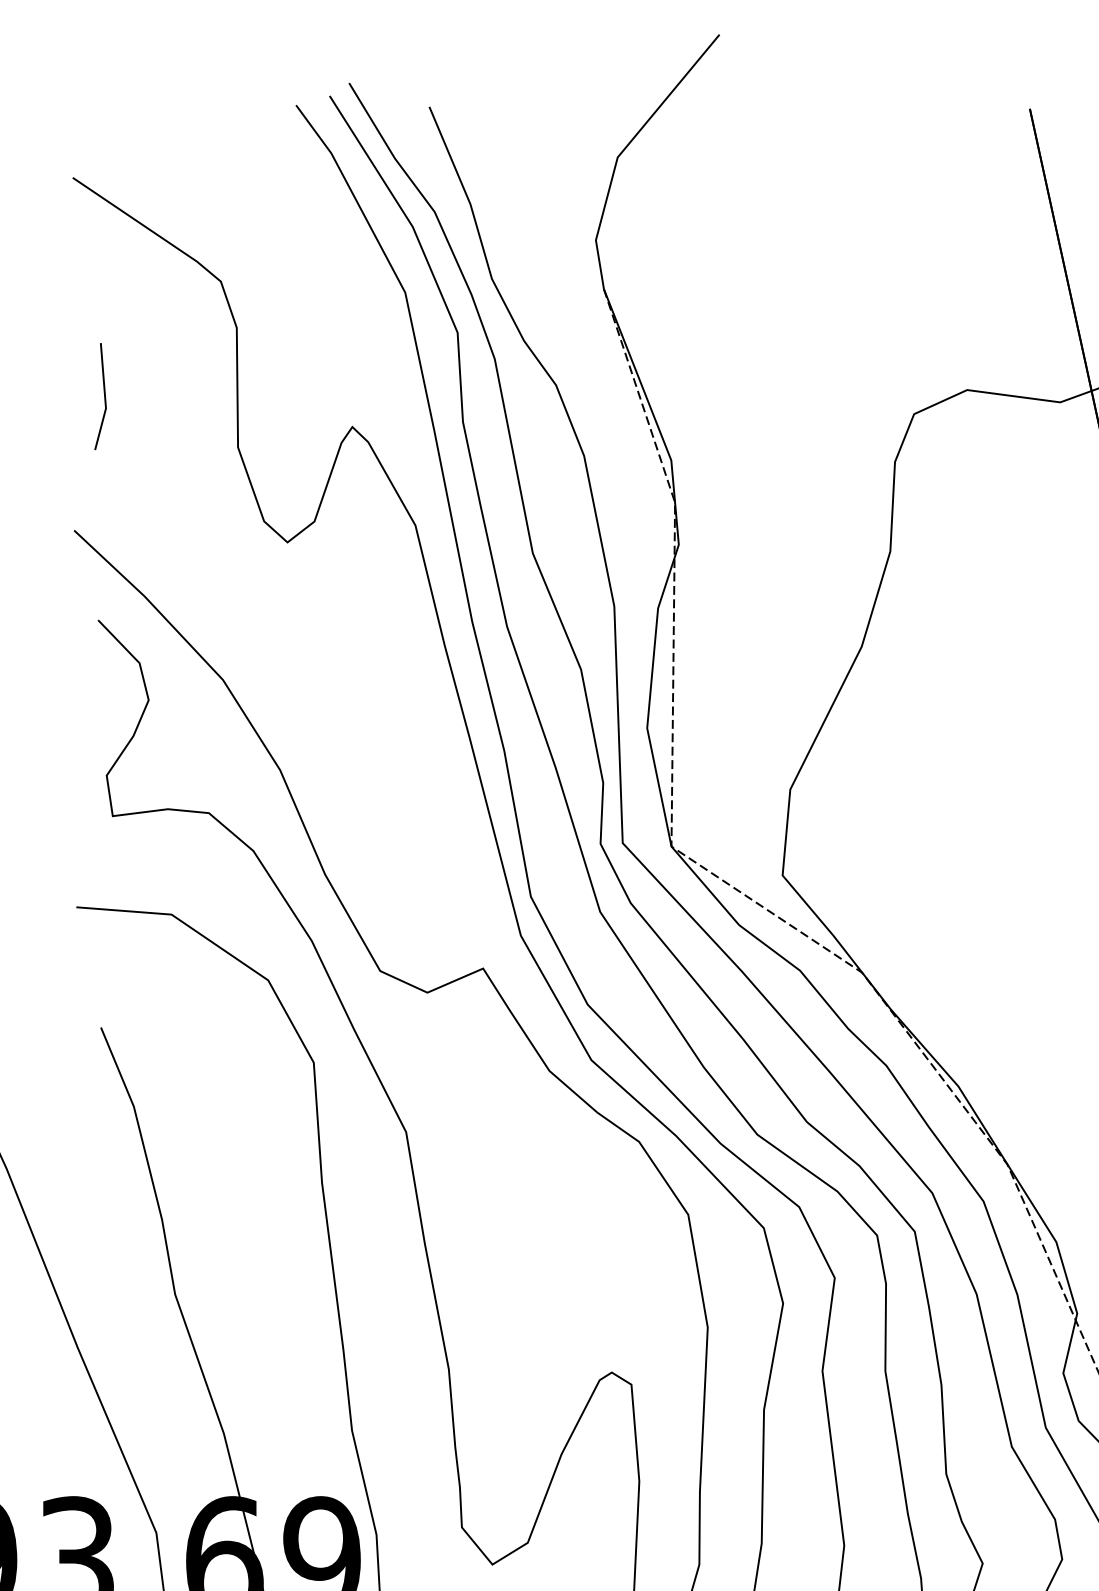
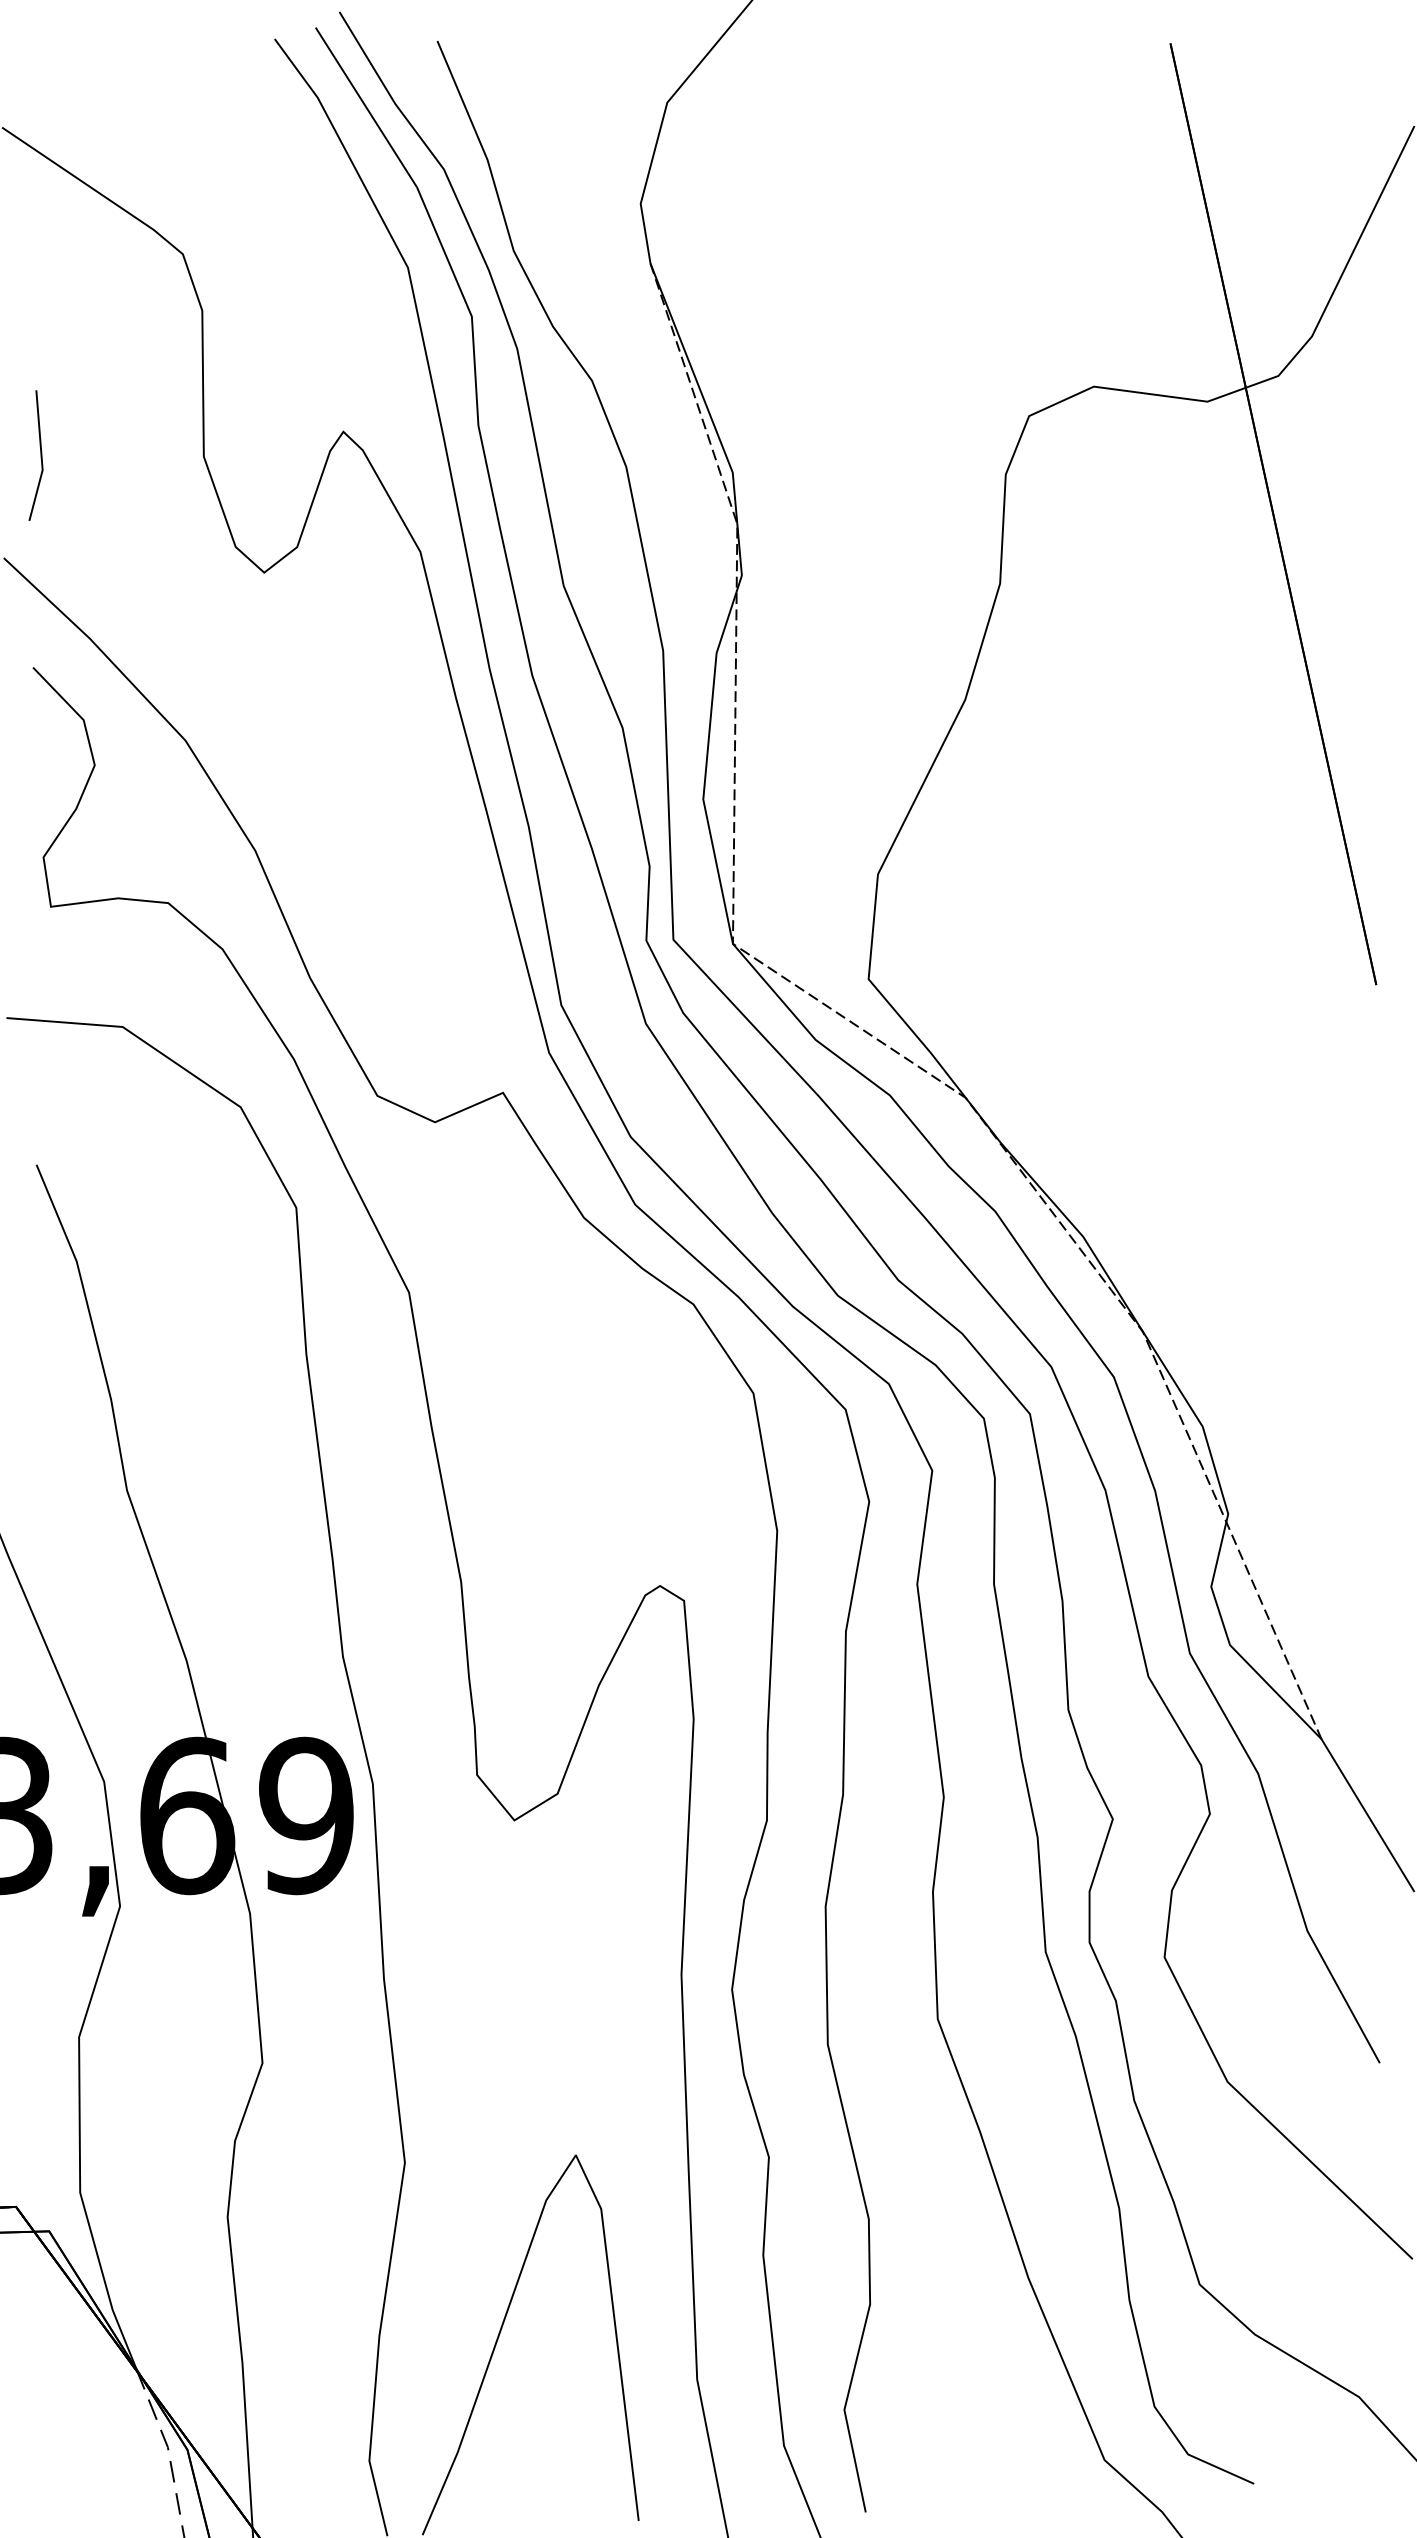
line: (104, 396) -> (40, 455), moved

